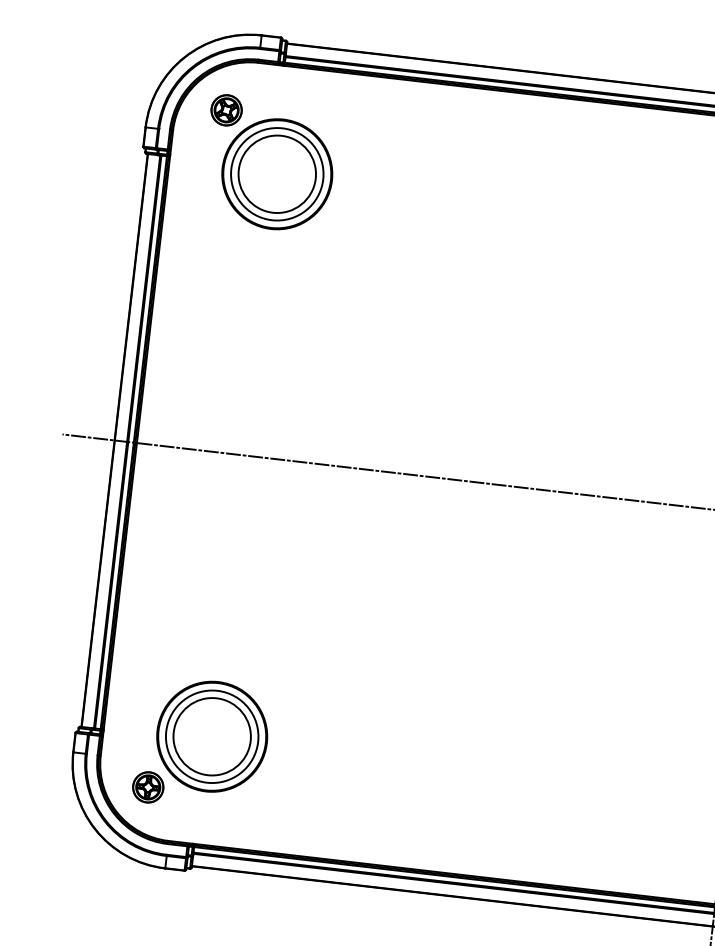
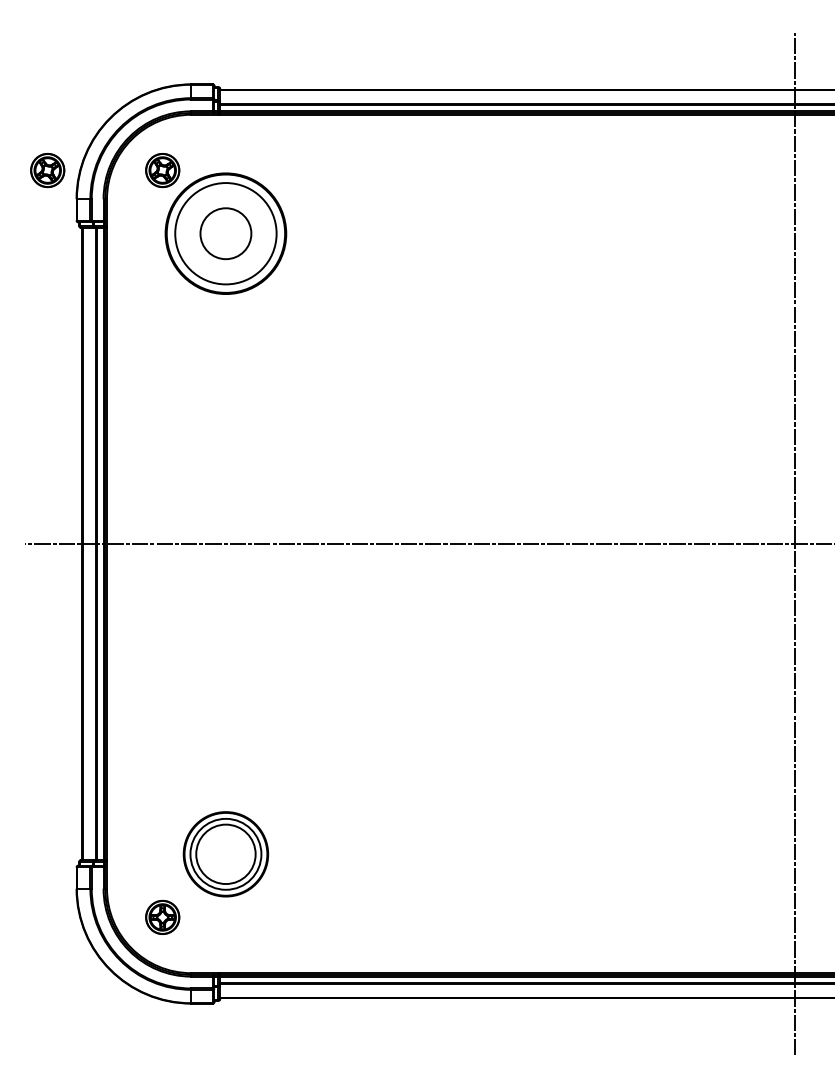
part: (122, 98) -> (47, 170), added
circle: (276, 174) -> (225, 233), size x0.6
part: (211, 736) -> (225, 854), size x0.7

